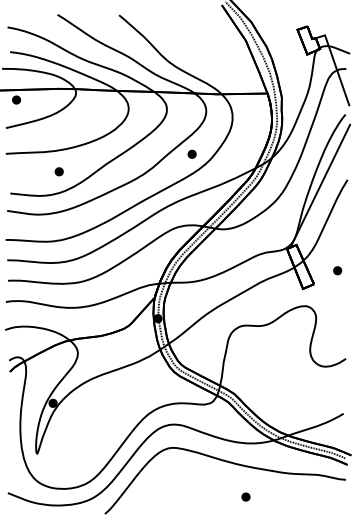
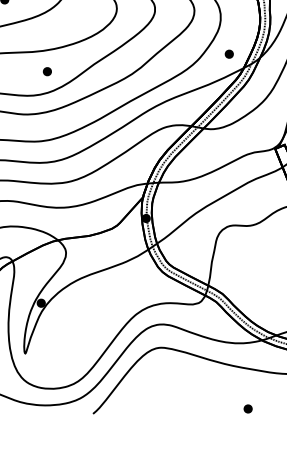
part: (191, 153) -> (228, 53), moved
part: (245, 496) -> (247, 408), moved

